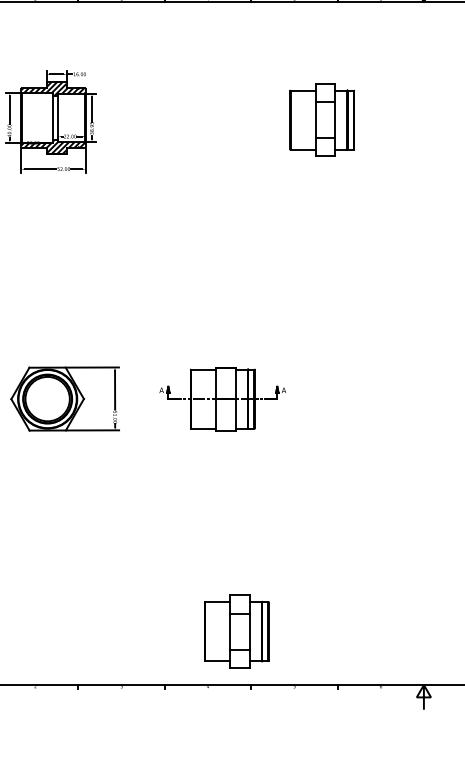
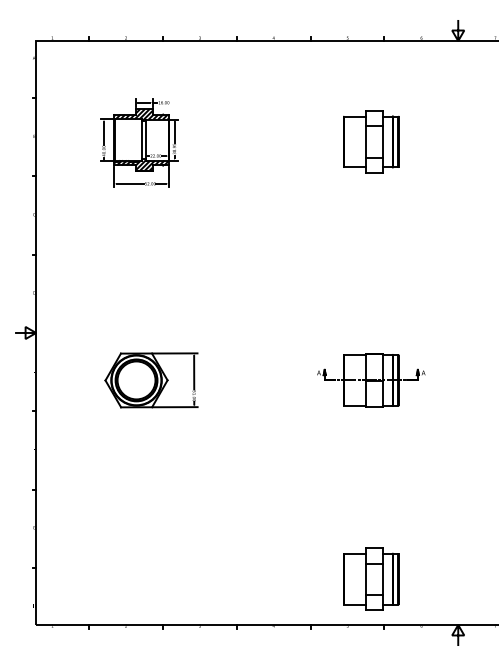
part: (223, 399) -> (371, 380), moved
part: (237, 630) -> (371, 578), moved

